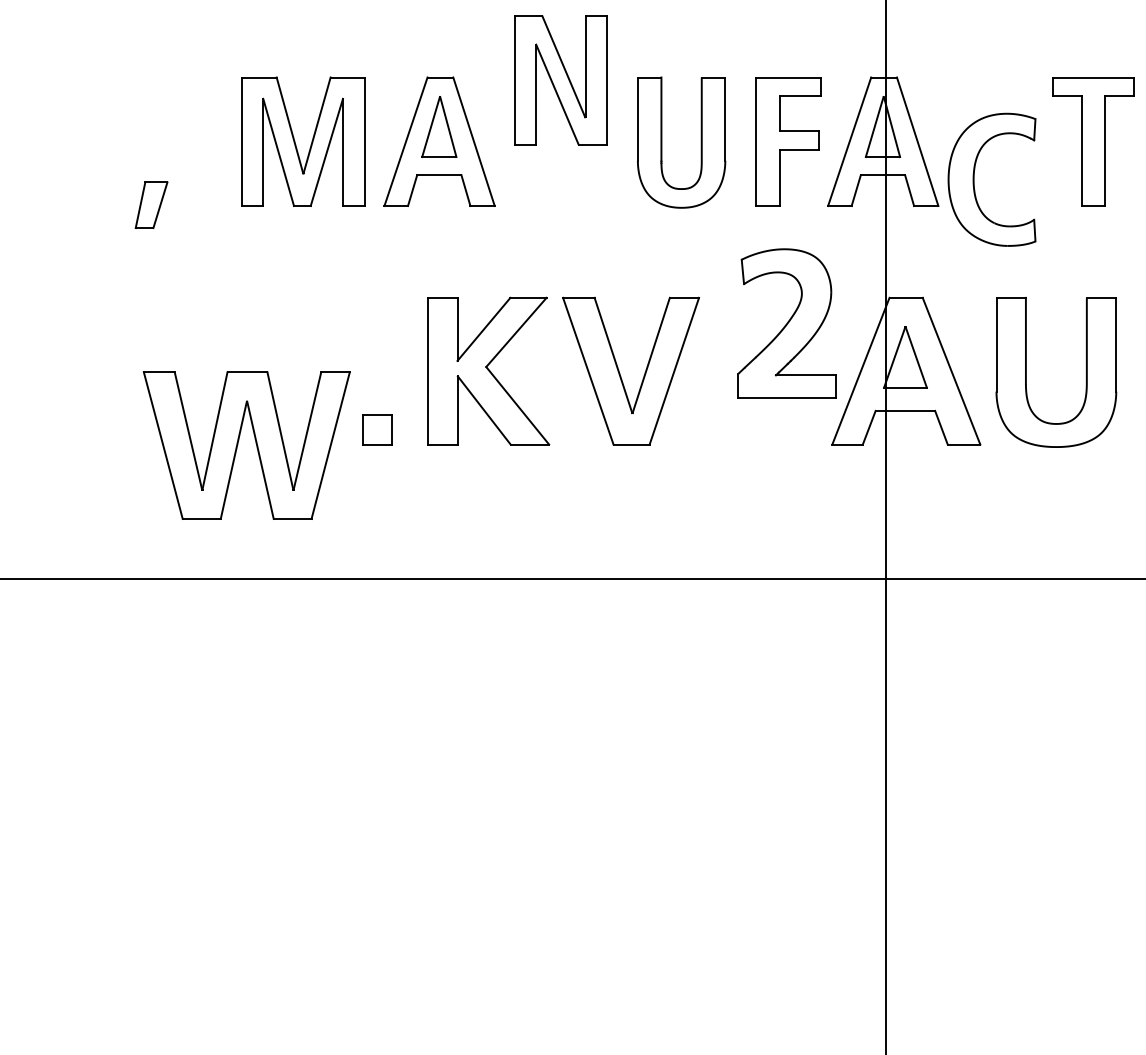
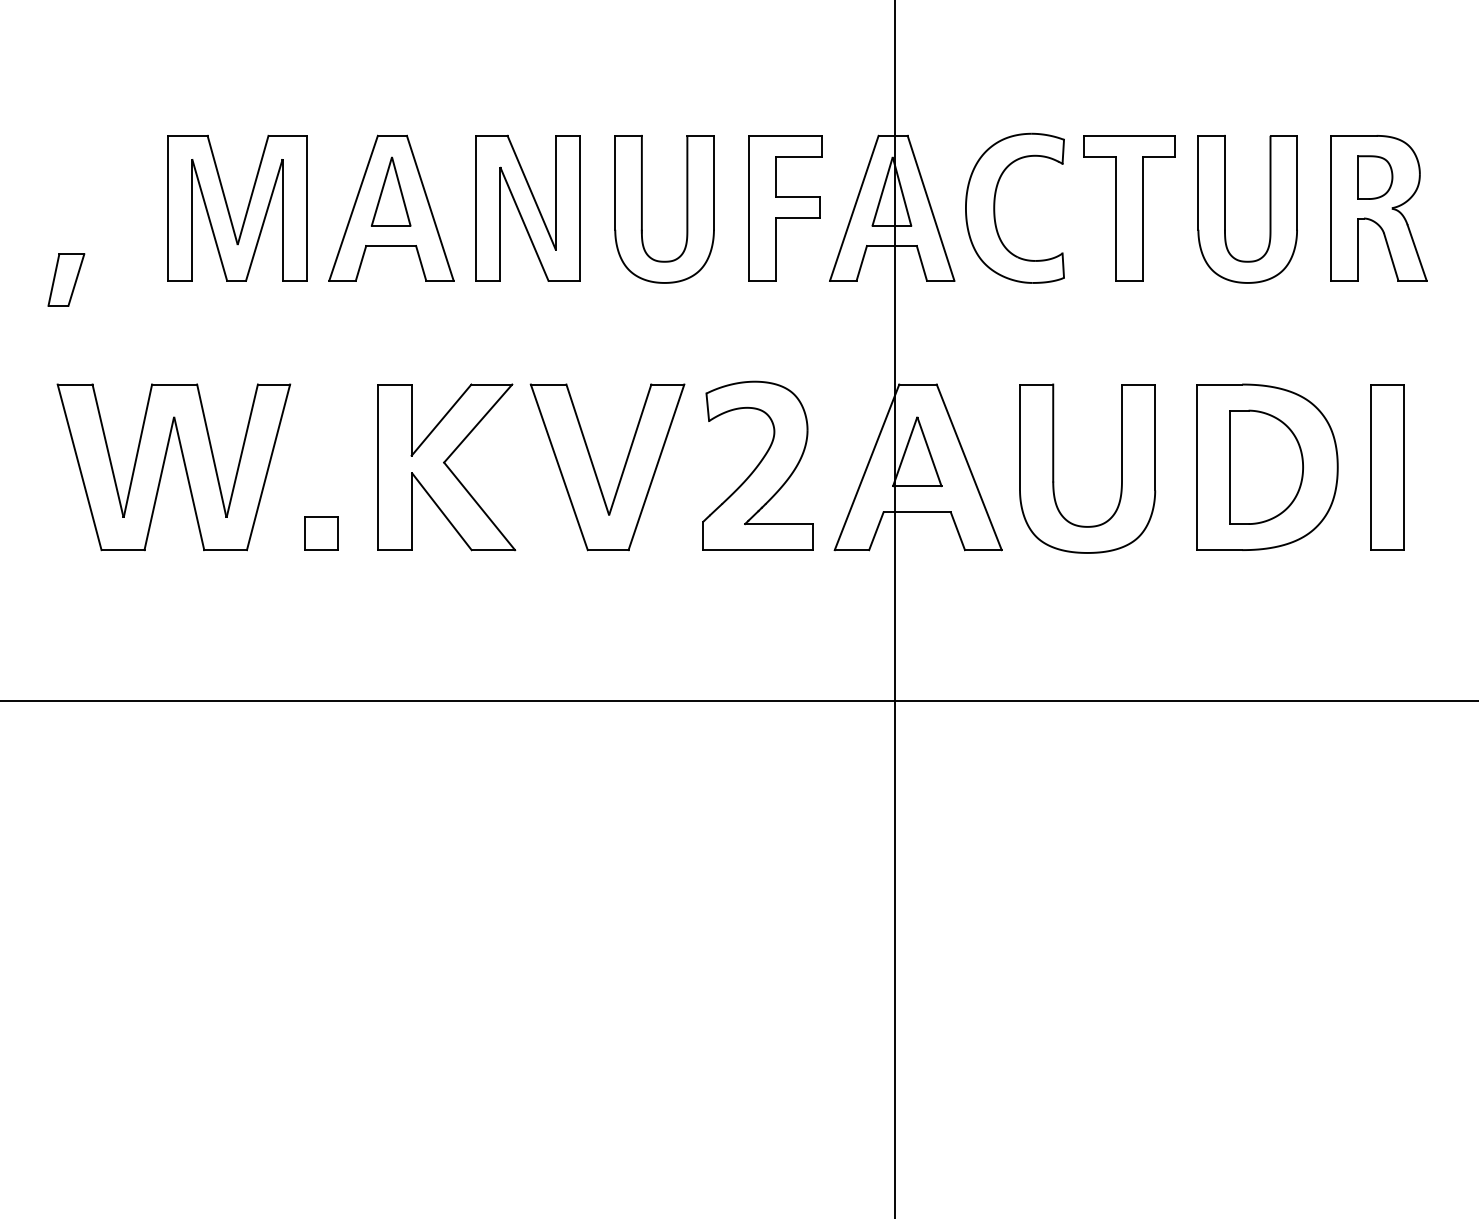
part: (560, 79) -> (527, 207), moved
part: (974, 179) -> (995, 207), moved
part: (786, 323) -> (757, 465), moved
part: (238, 443) -> (164, 465), moved

